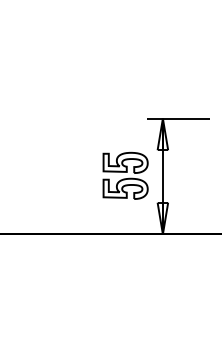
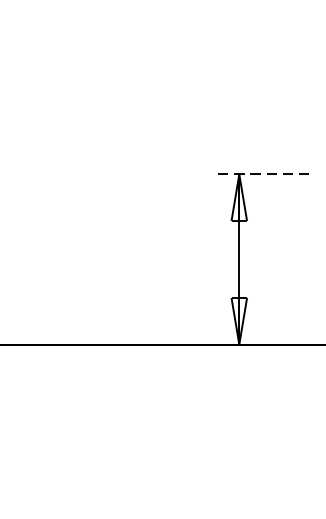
line: (178, 118) -> (262, 174), solid -> dashed
part: (125, 175) -> (184, 258), removed

